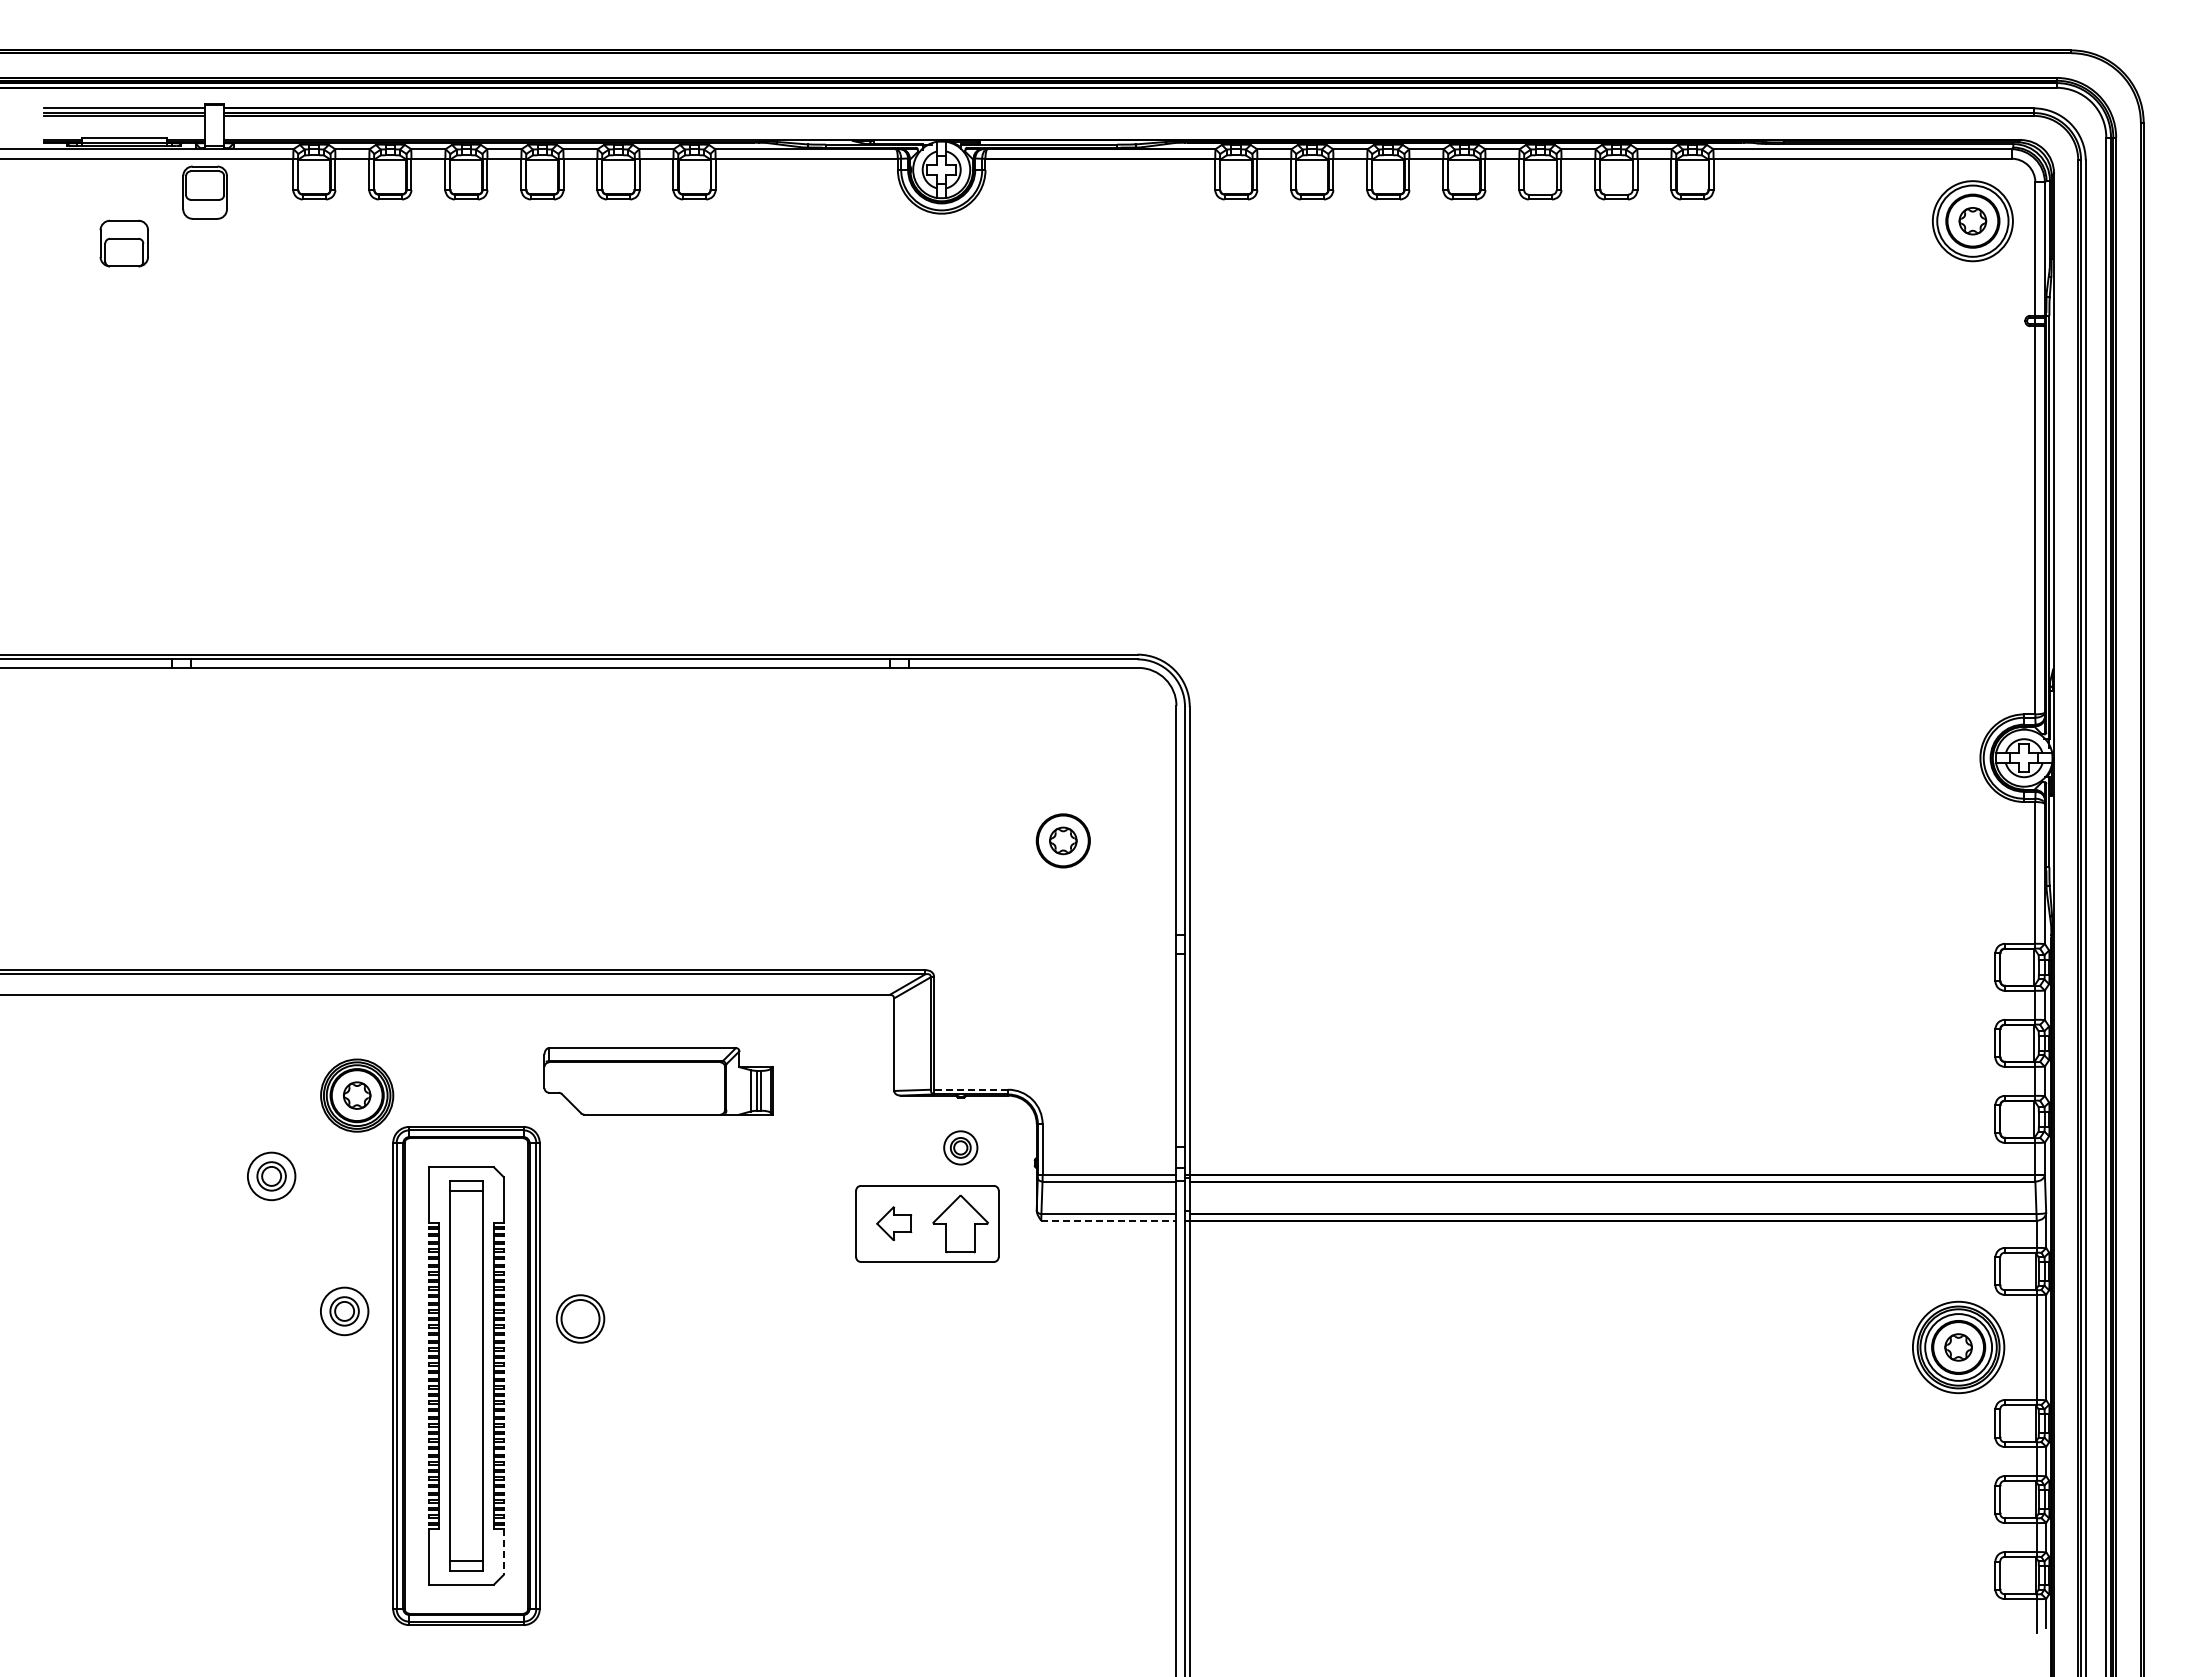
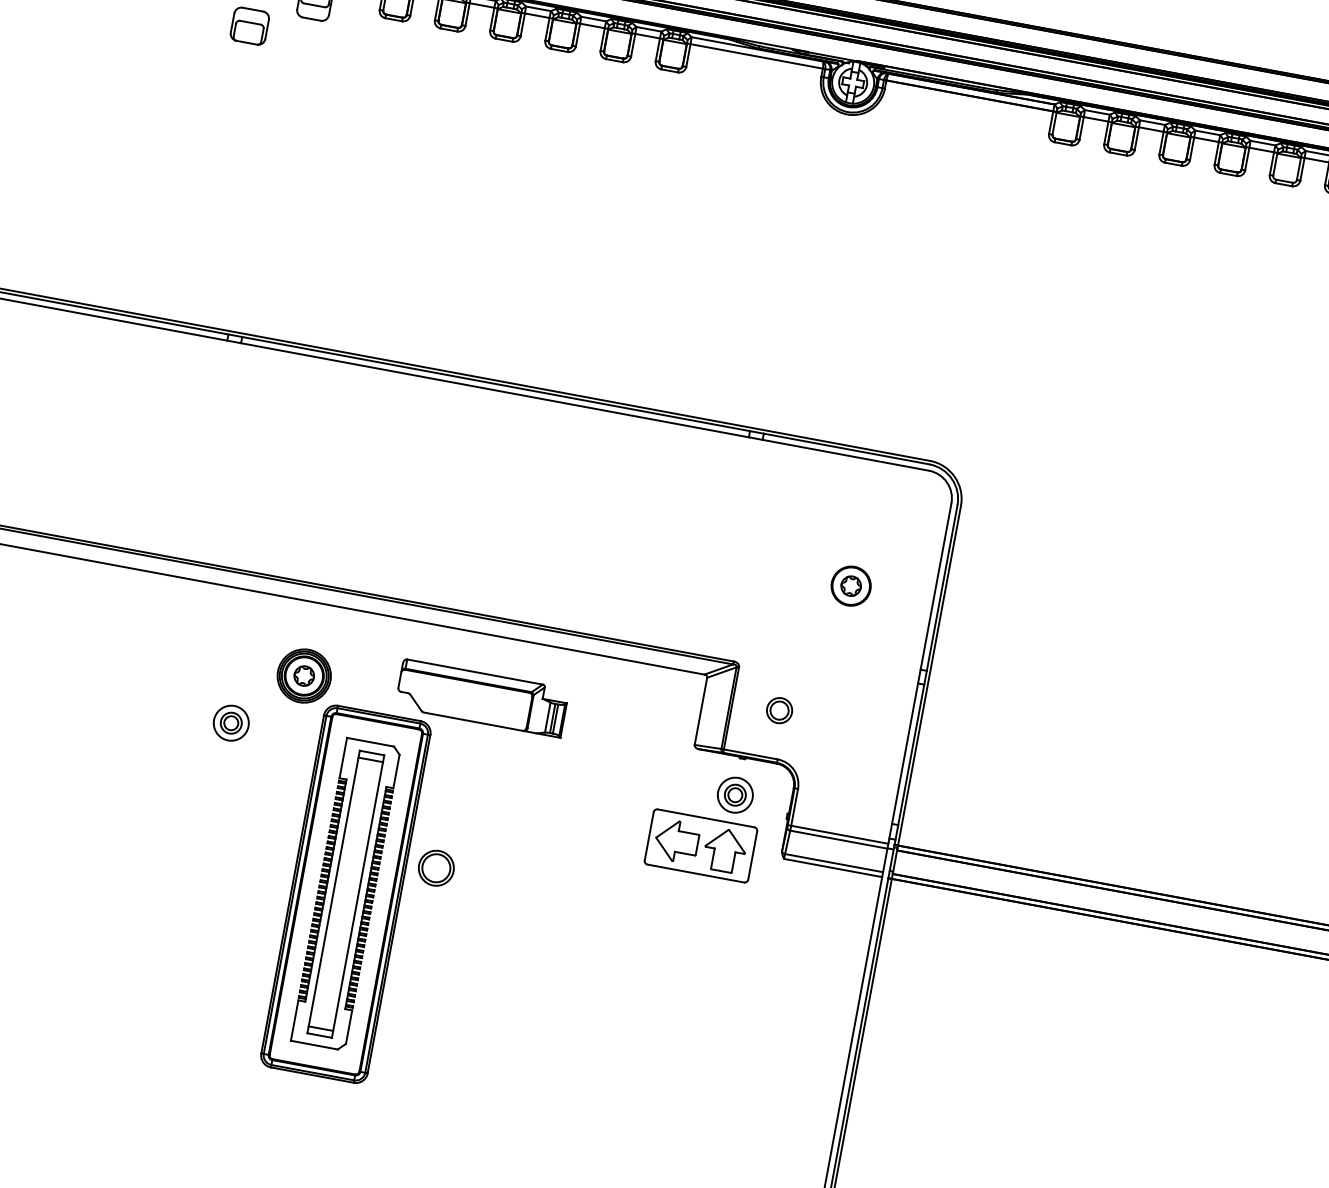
part: (998, 1024) -> (779, 710), added
part: (658, 1081) -> (482, 698), moved
line: (969, 1089) -> (749, 754), dashed -> solid
part: (960, 1147) -> (735, 794), size x1.43
line: (1108, 1220) -> (832, 867), dashed -> solid
part: (894, 1223) -> (677, 841), size x1.67
part: (344, 1311) -> (266, 831), removed
line: (503, 1552) -> (349, 1027), dashed -> solid

